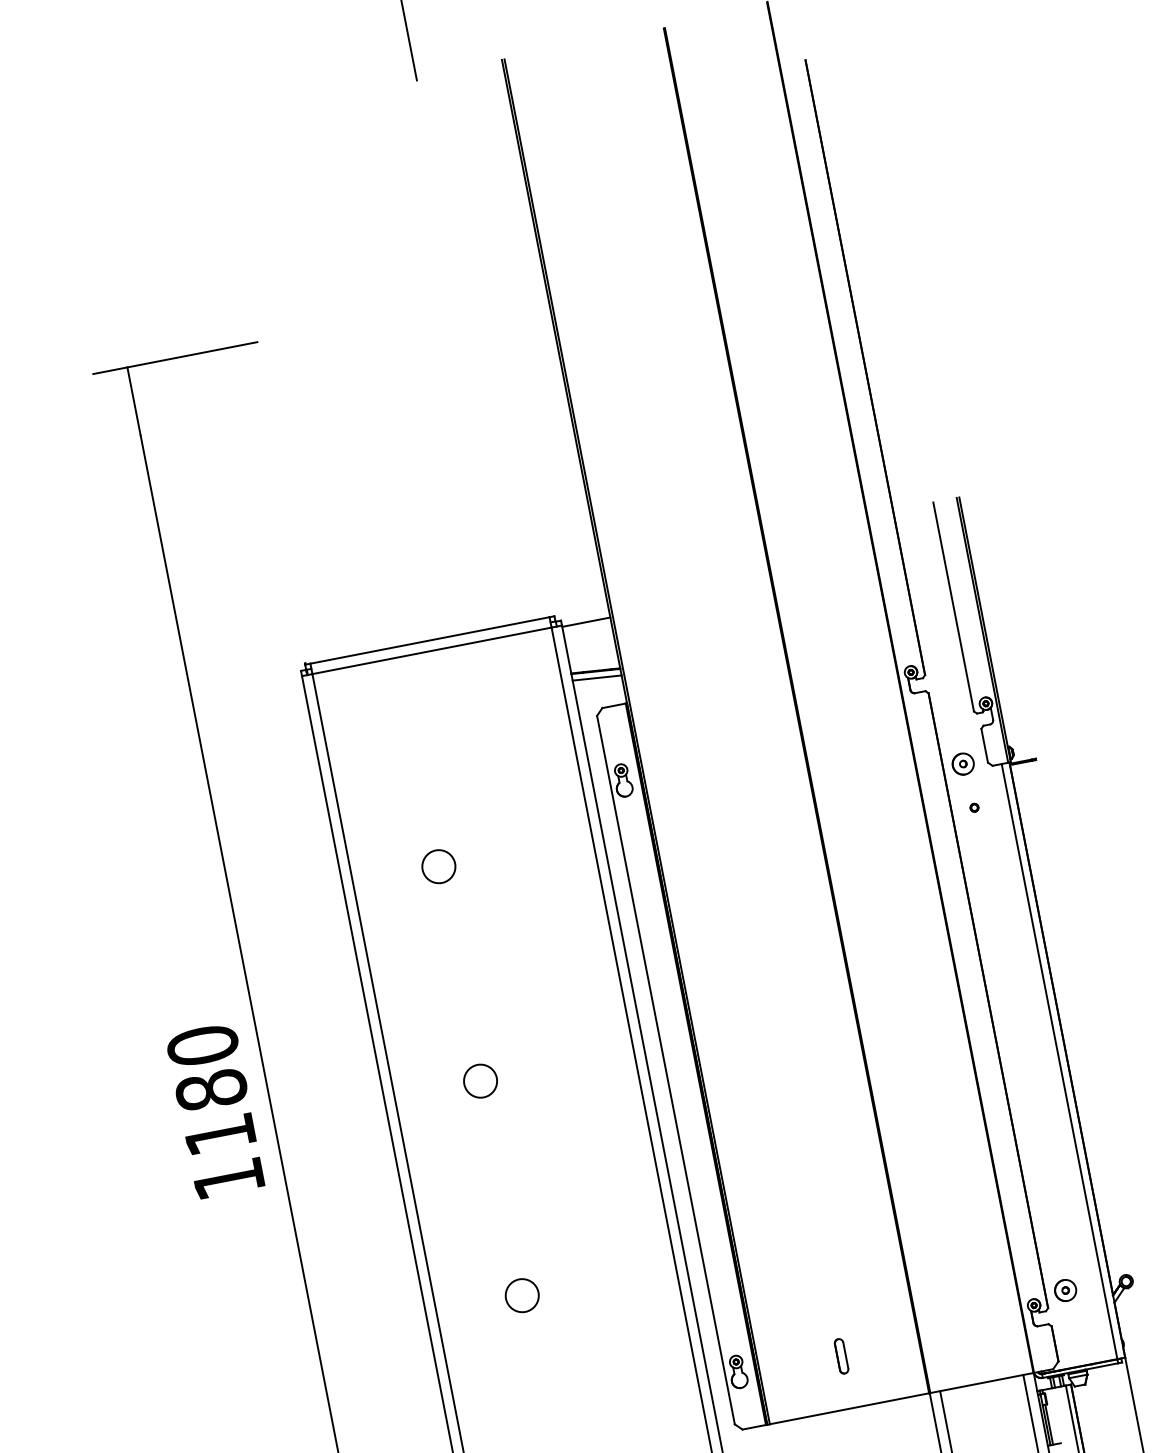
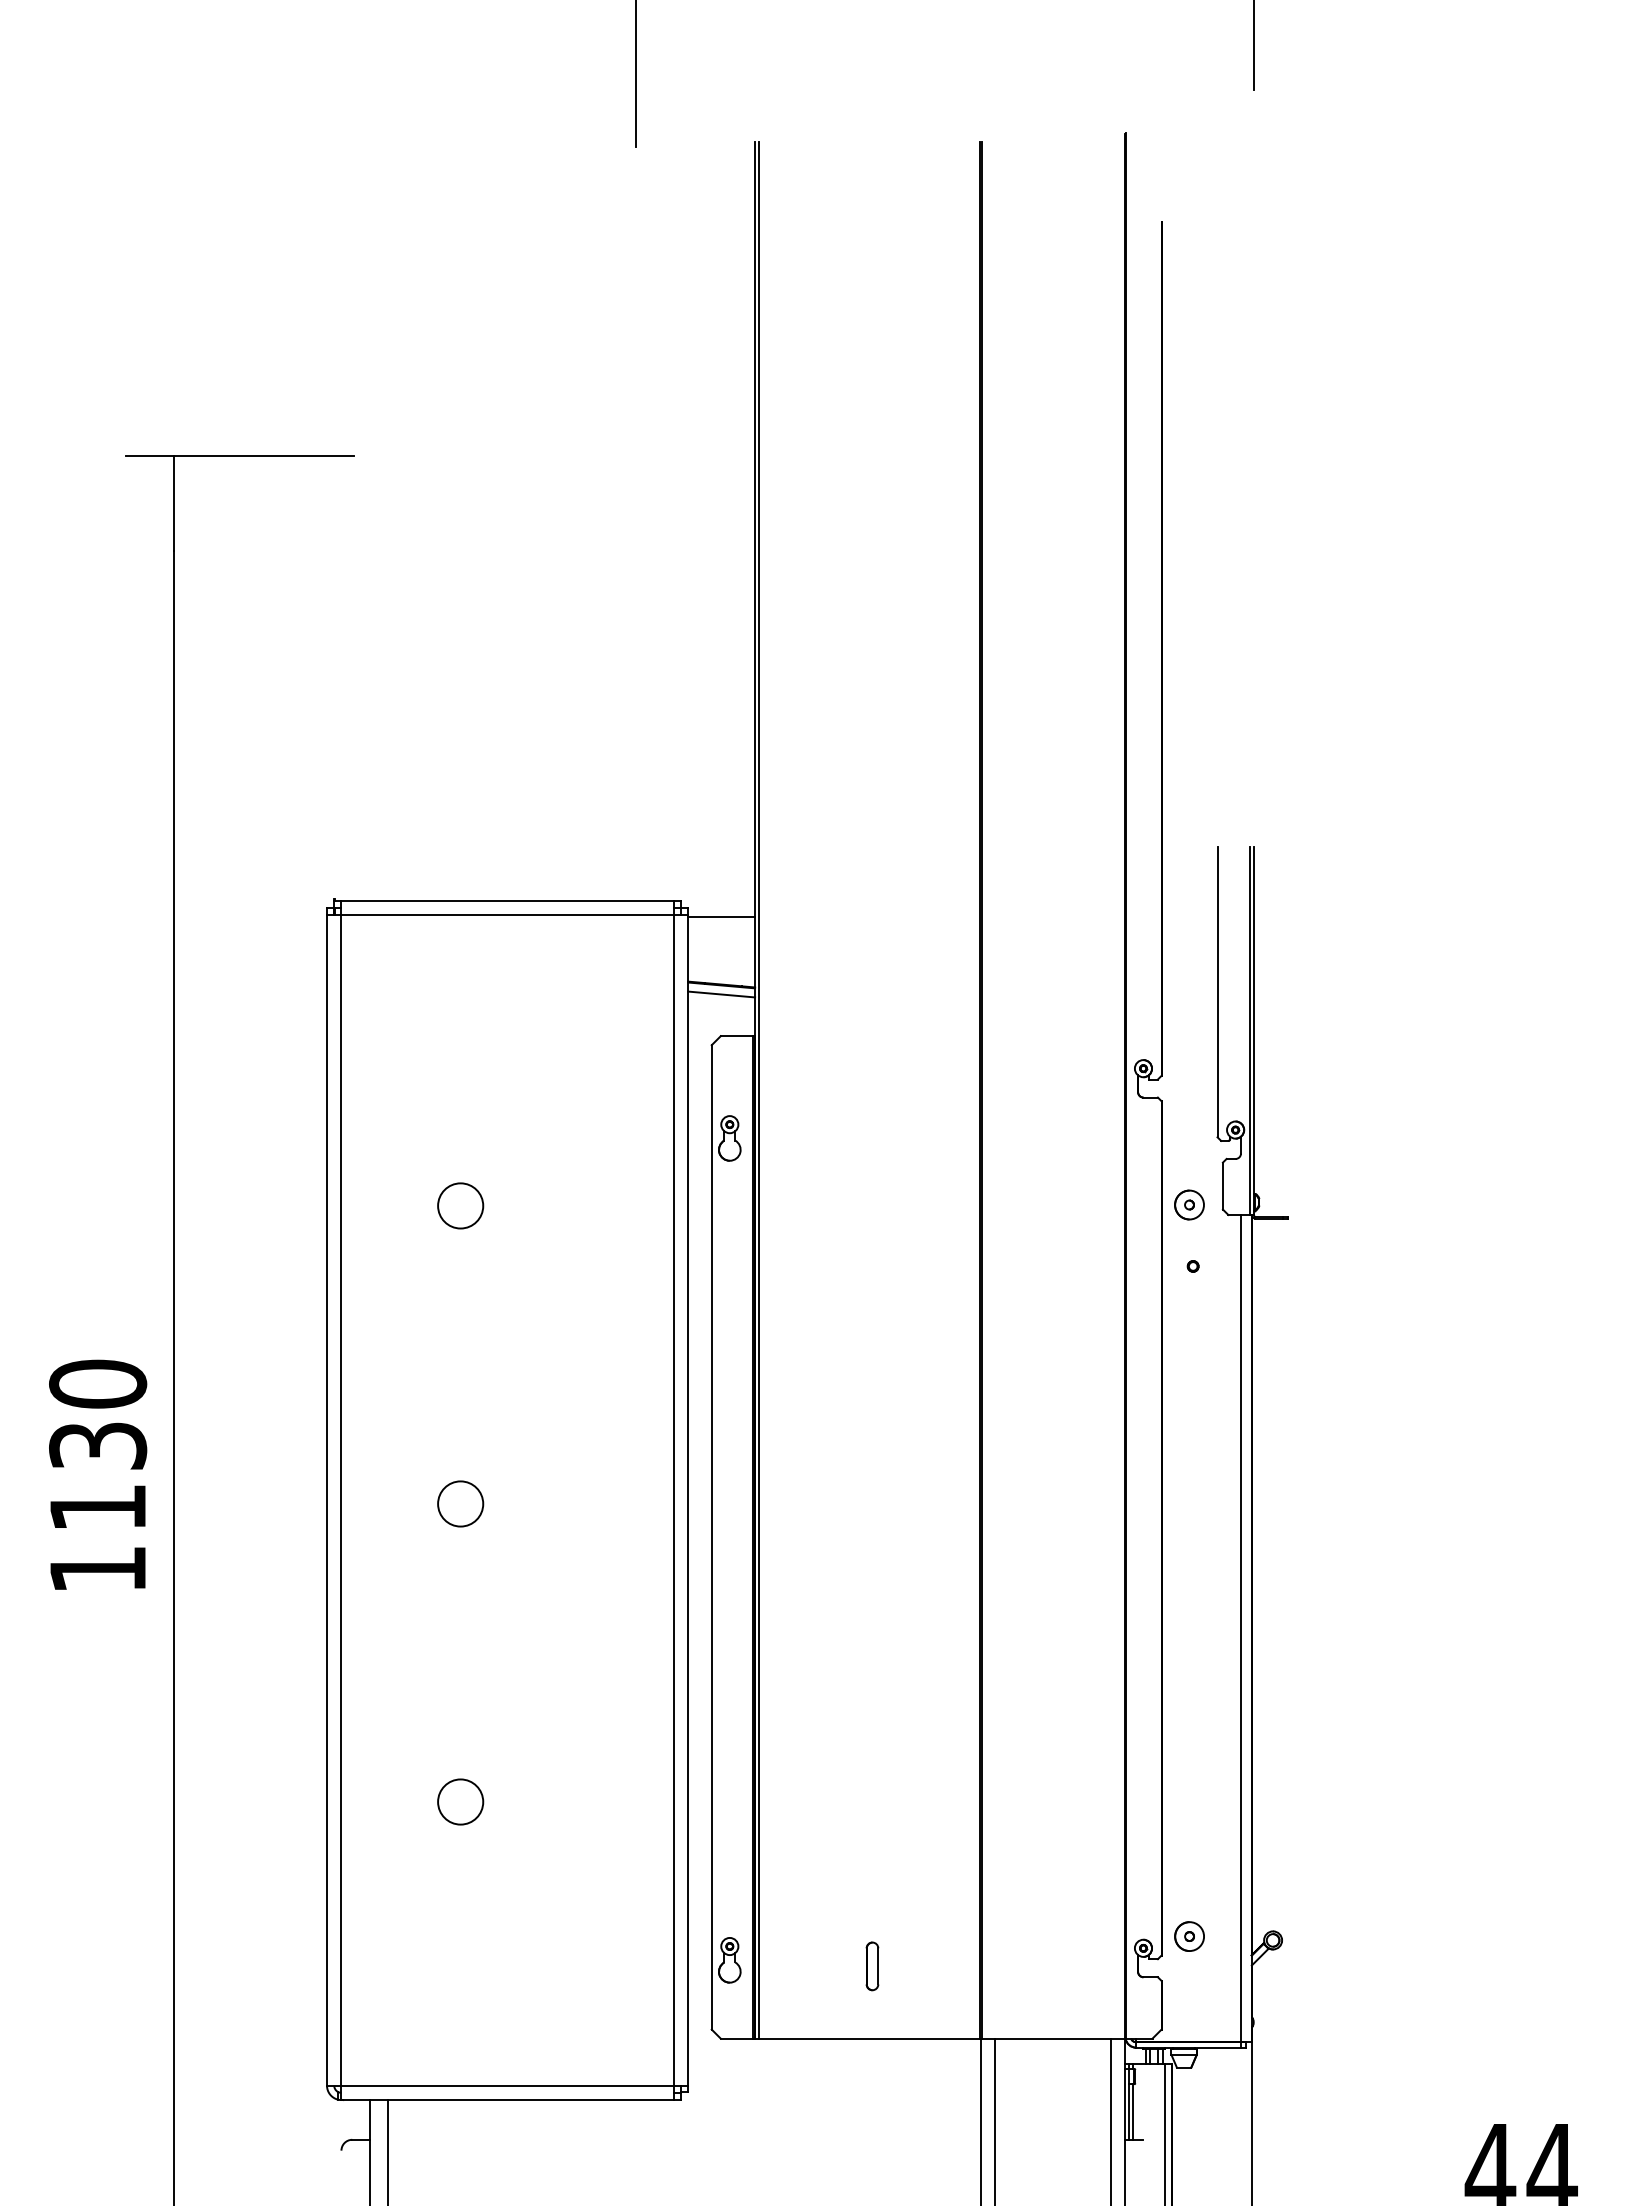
text: (211, 1089) -> (98, 1445), 1180 -> 1130

